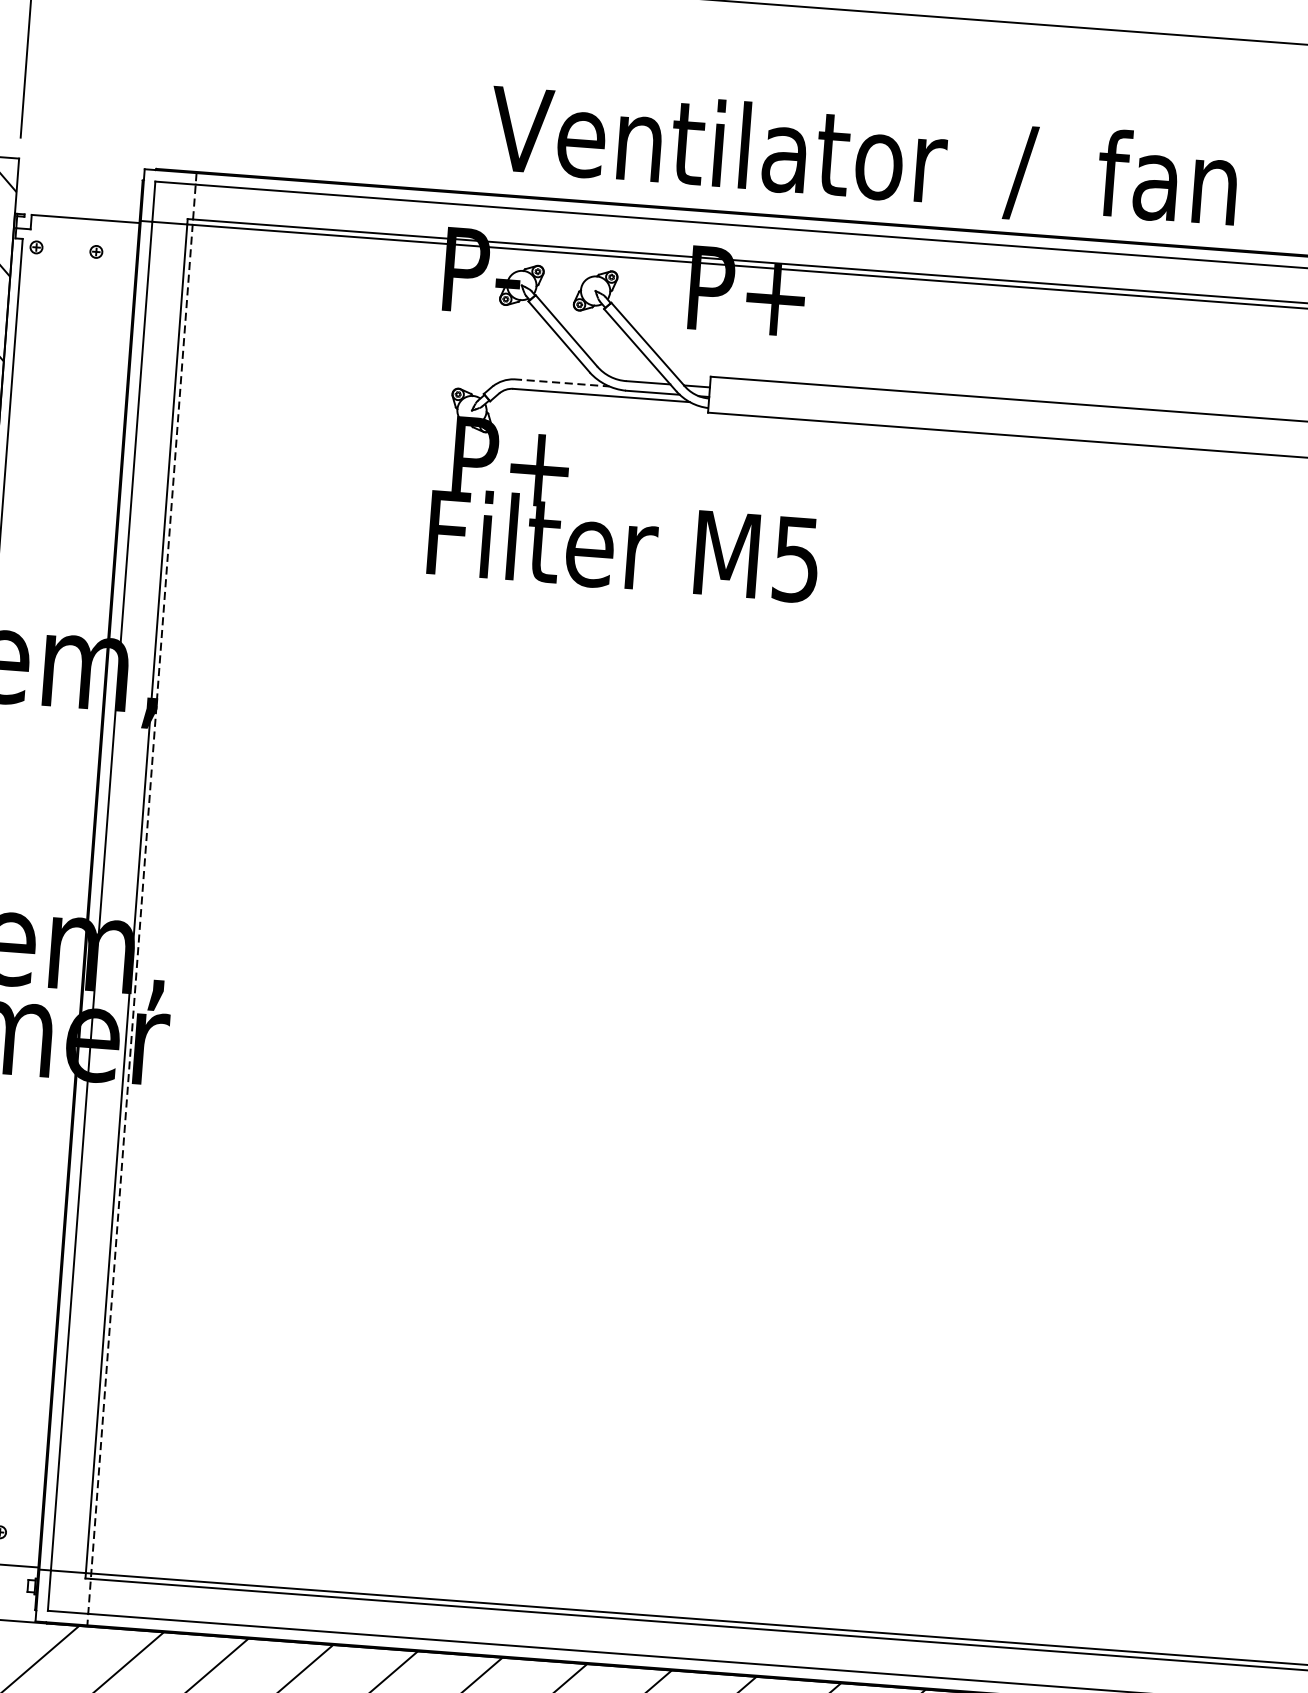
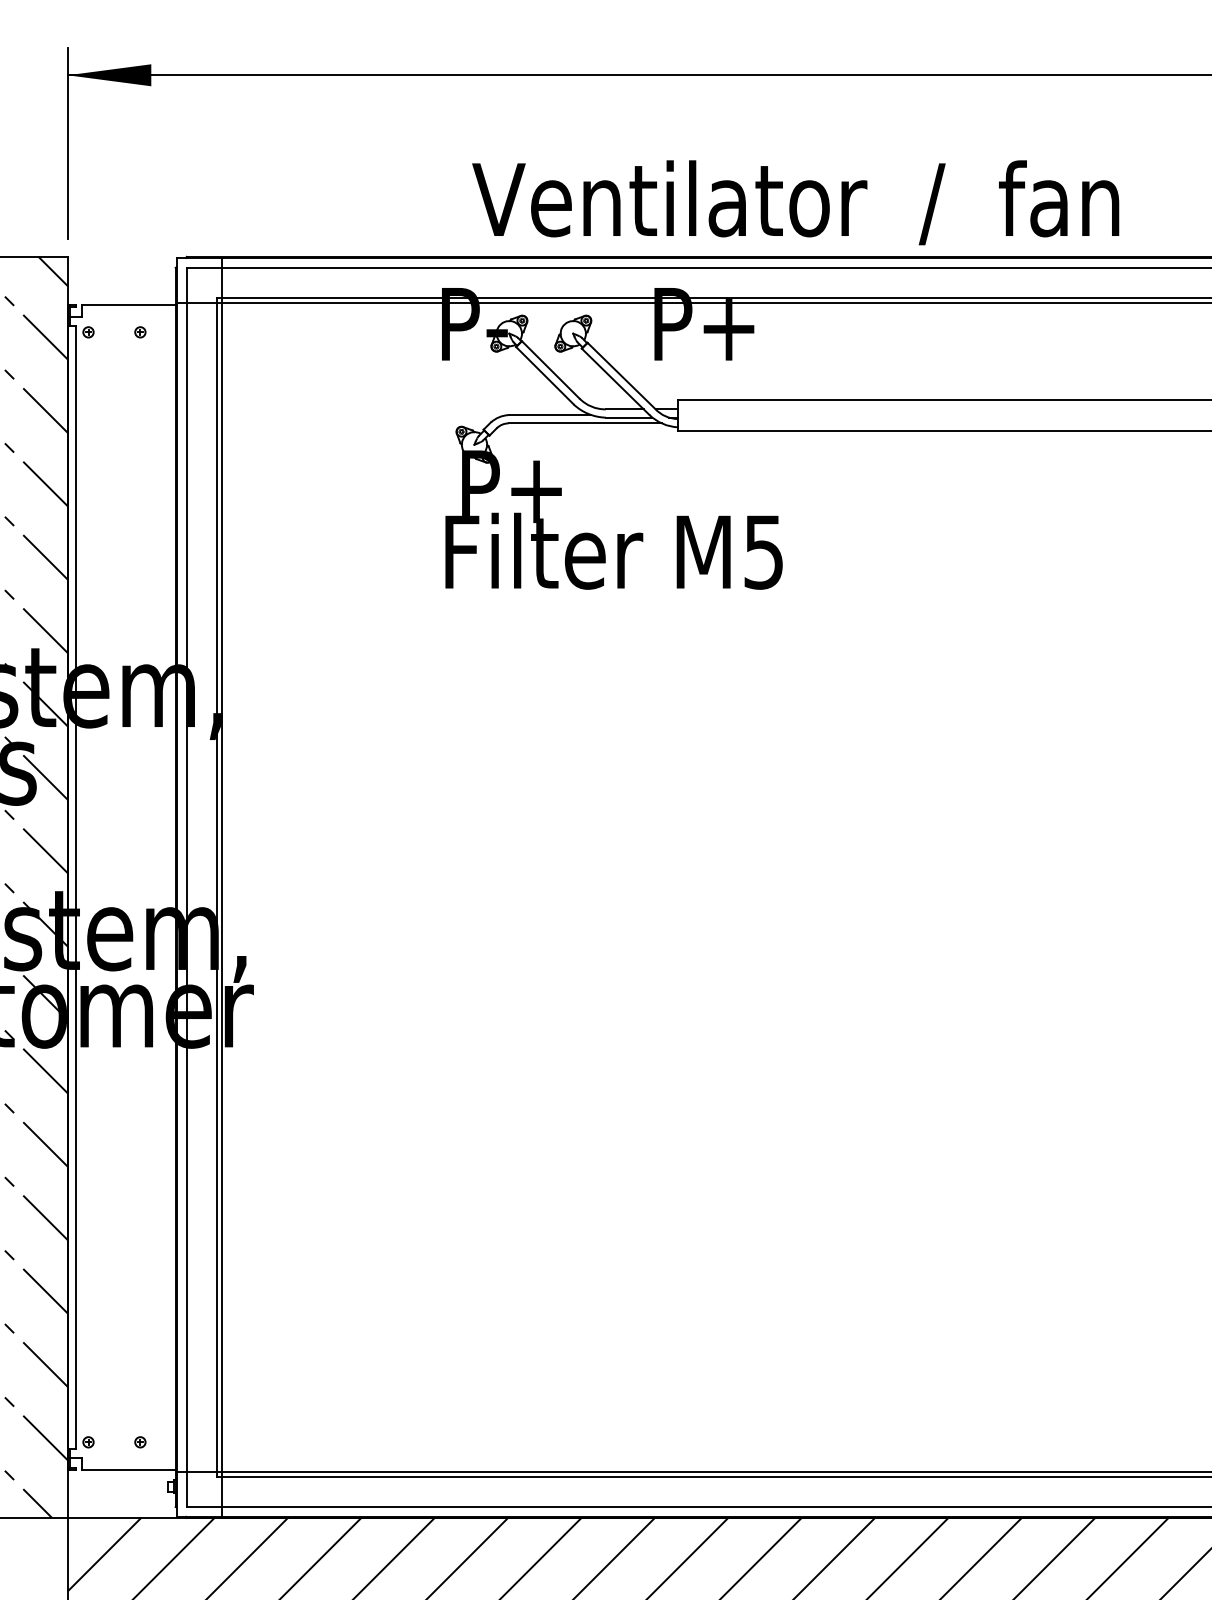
line: (562, 383) -> (550, 415), dashed -> solid
line: (141, 899) -> (221, 887), dashed -> solid

